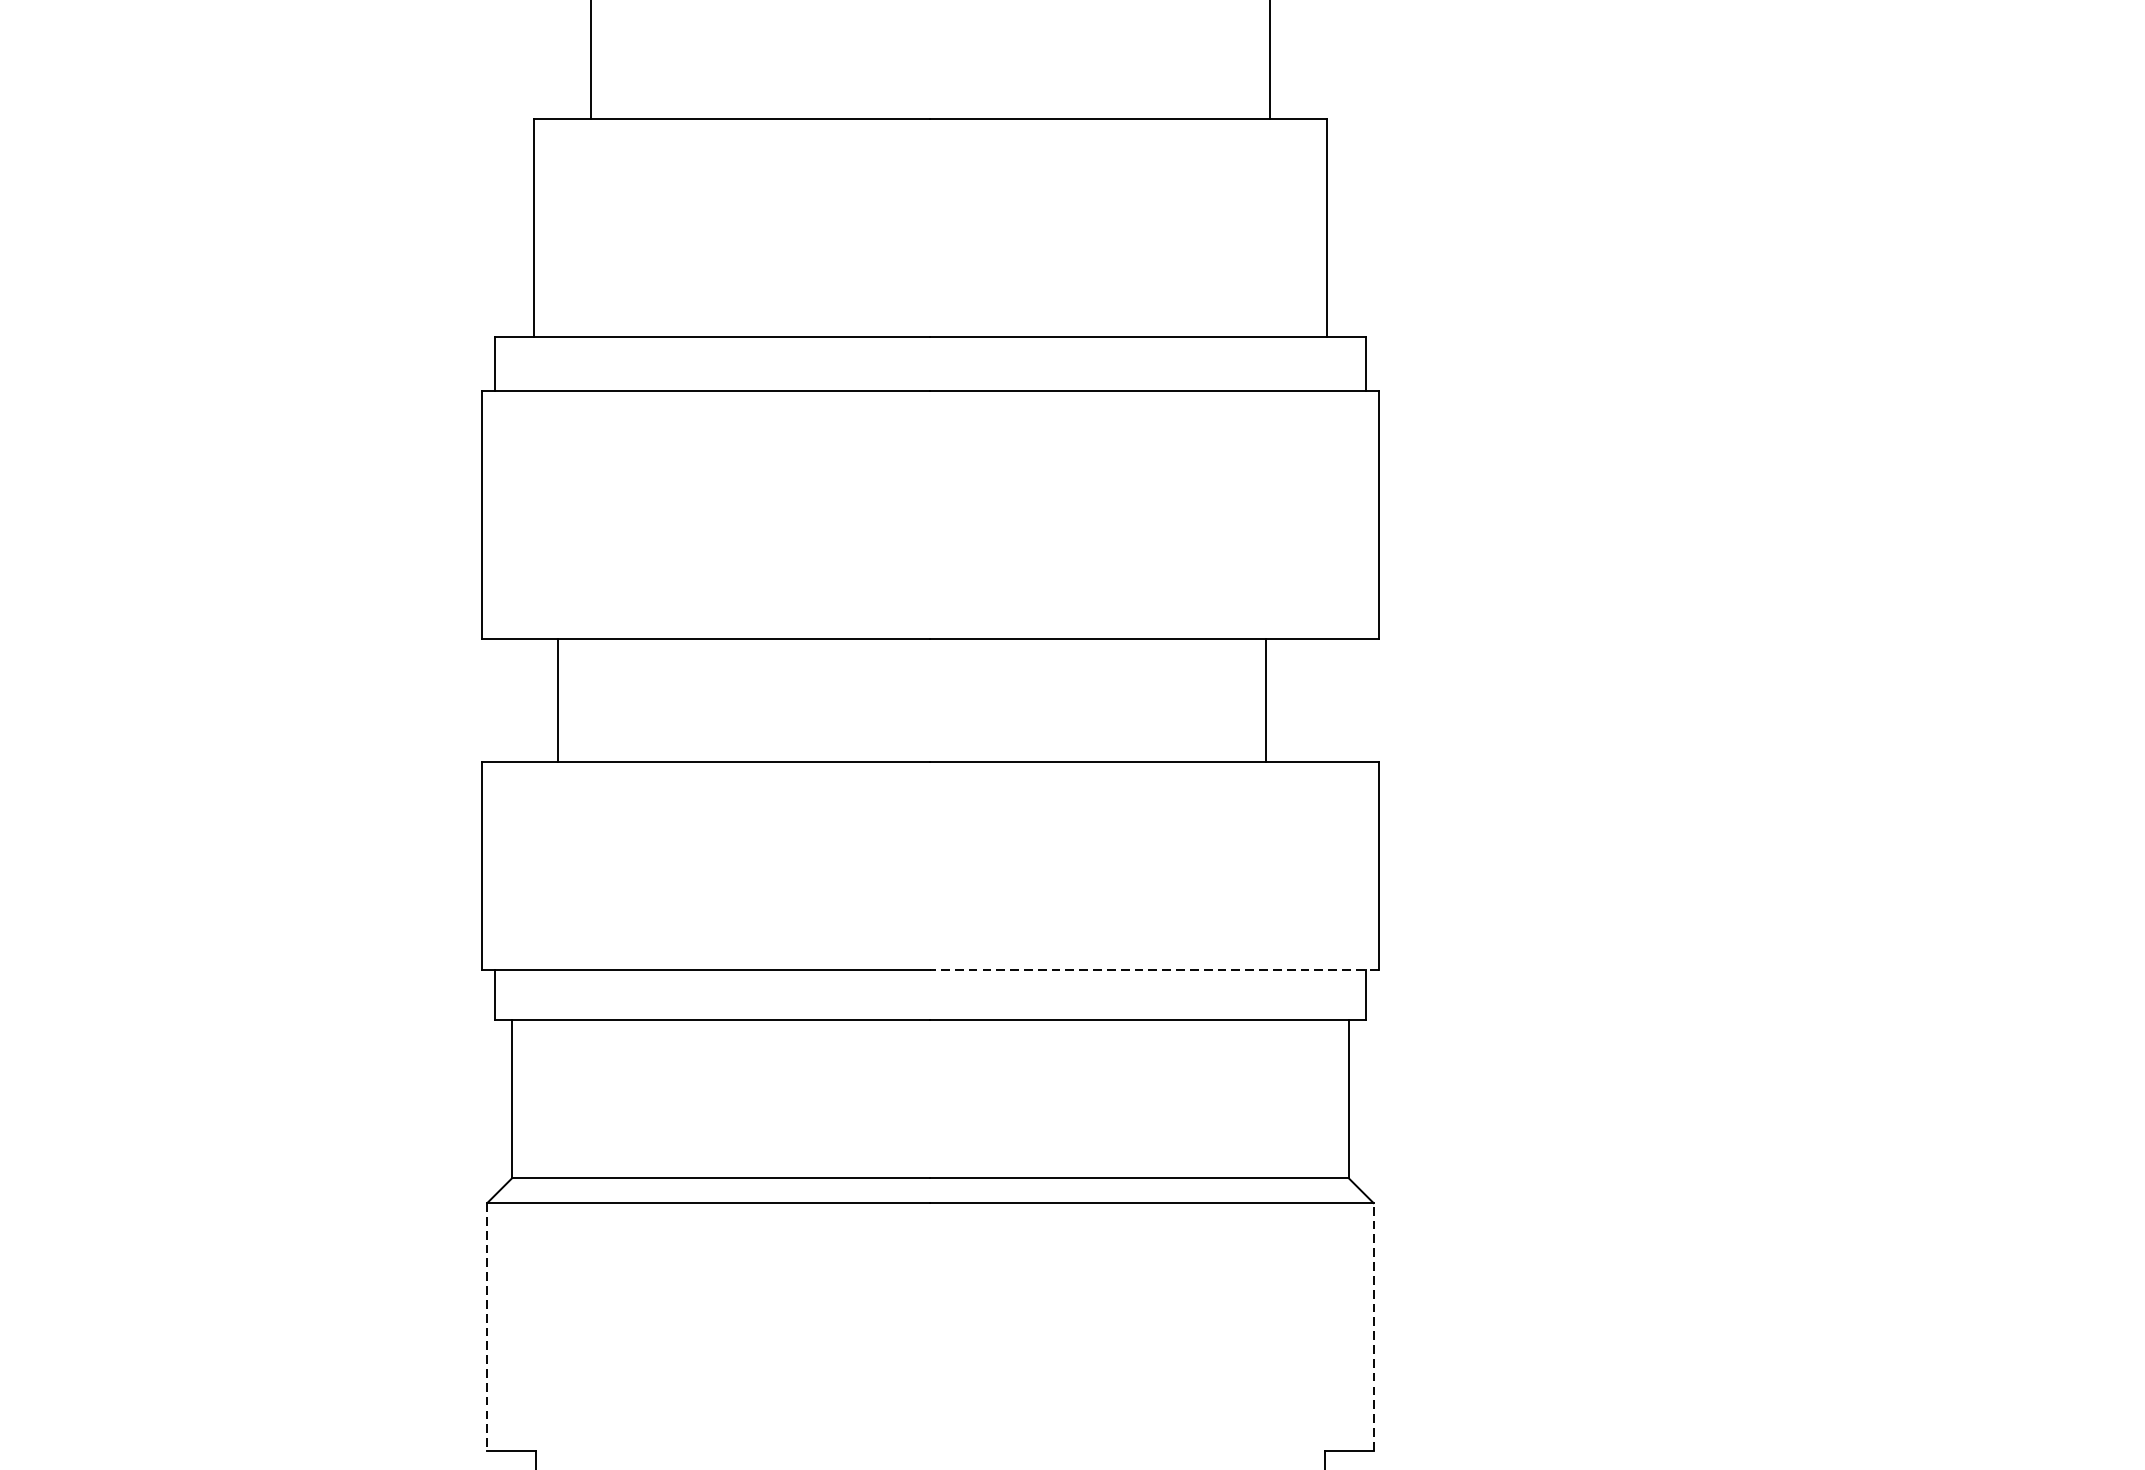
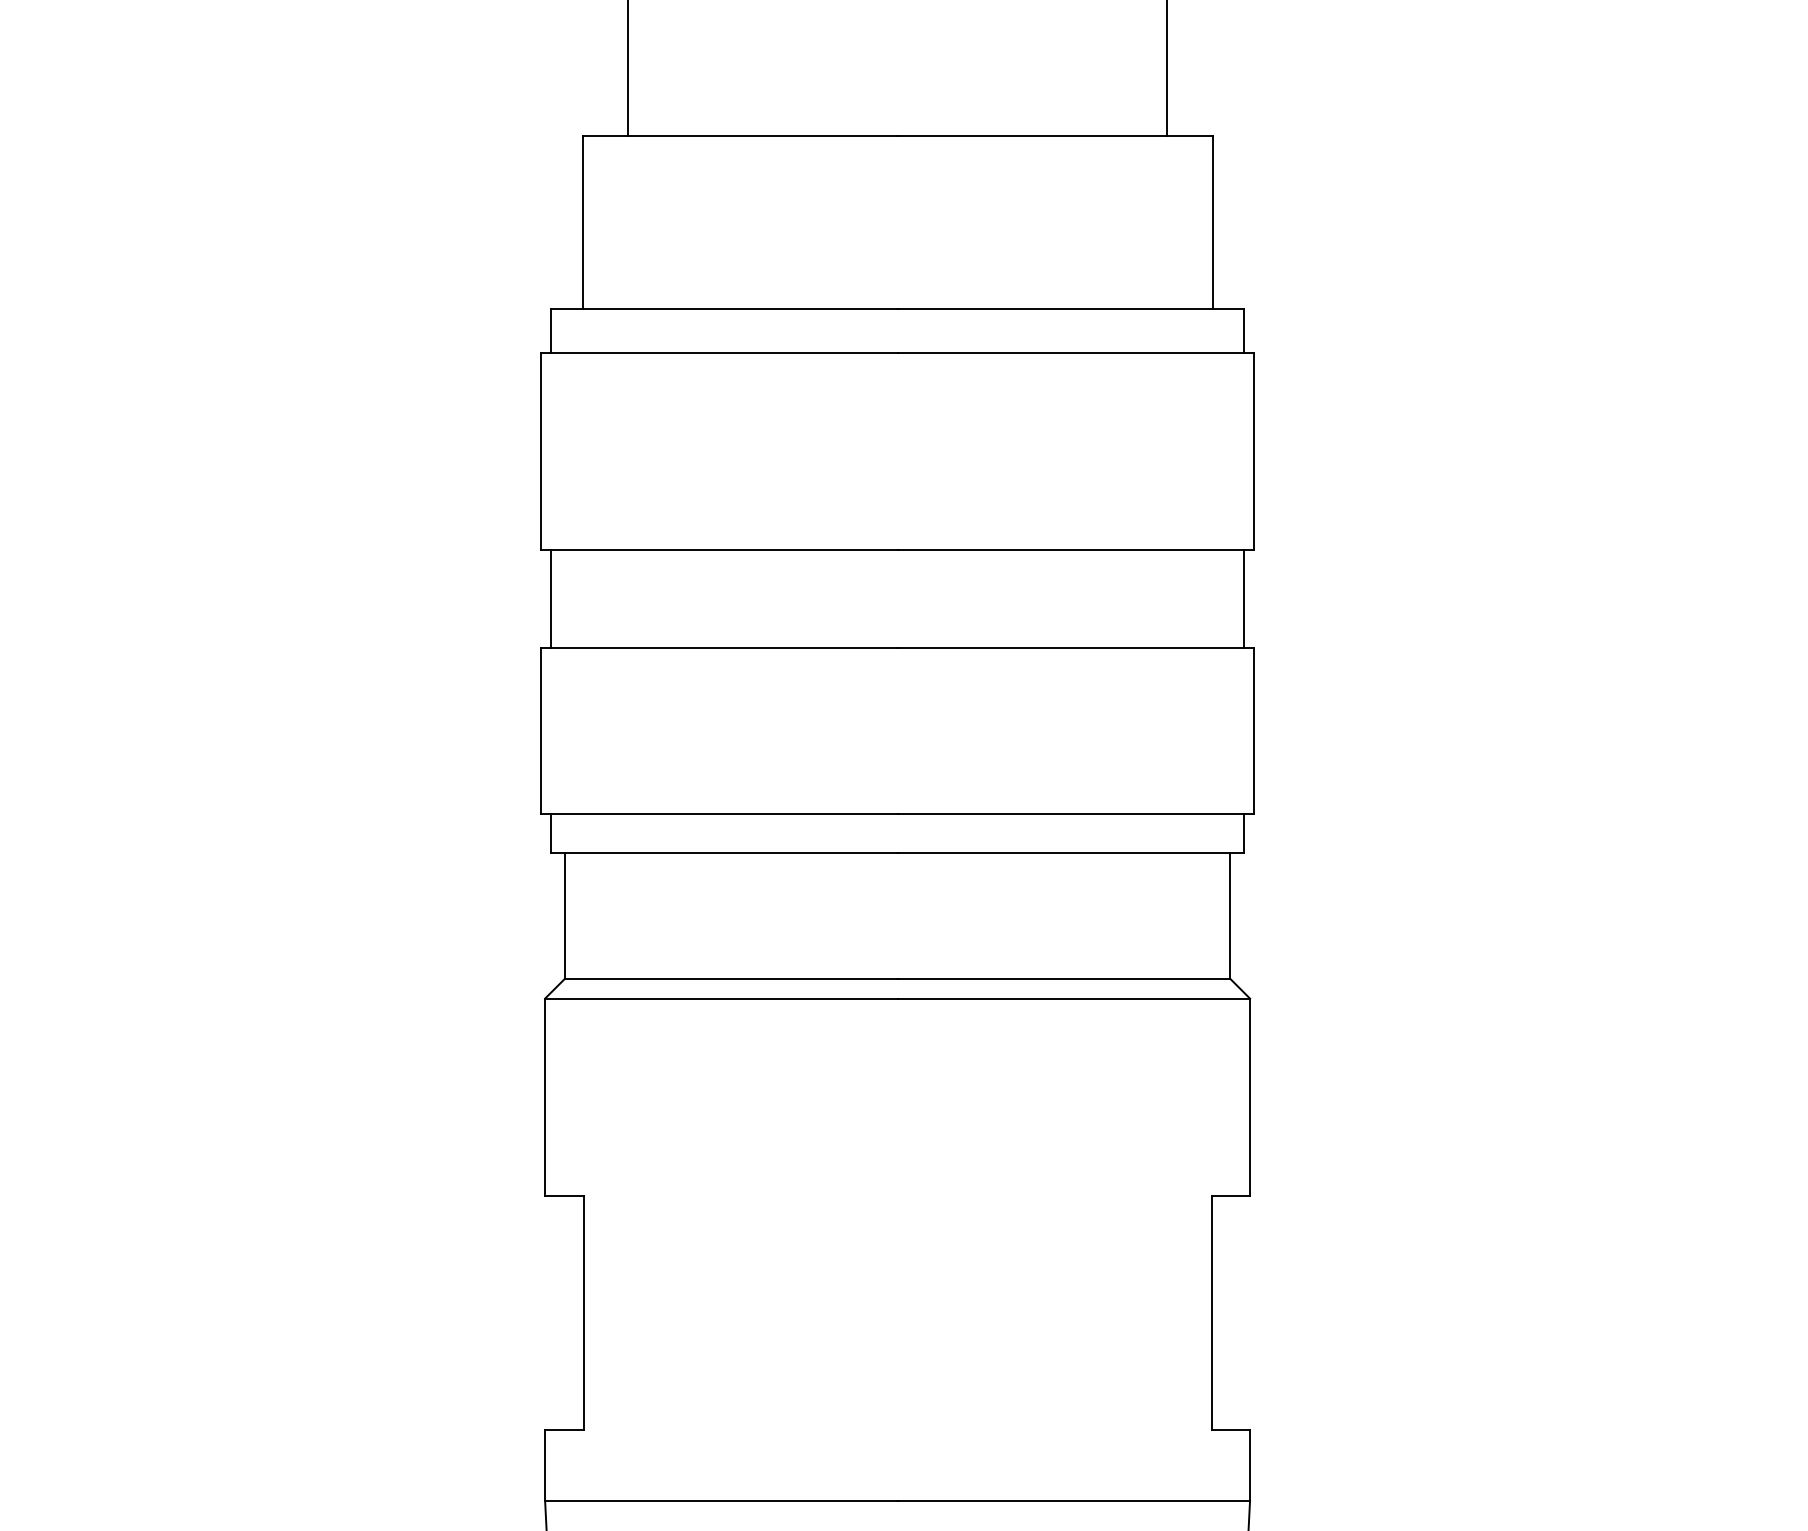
line: (558, 700) -> (551, 598), moved
line: (1266, 700) -> (1244, 598), moved
line: (1154, 970) -> (1075, 813), dashed -> solid
line: (1374, 1326) -> (1250, 1096), dashed -> solid
line: (487, 1327) -> (545, 1097), dashed -> solid

